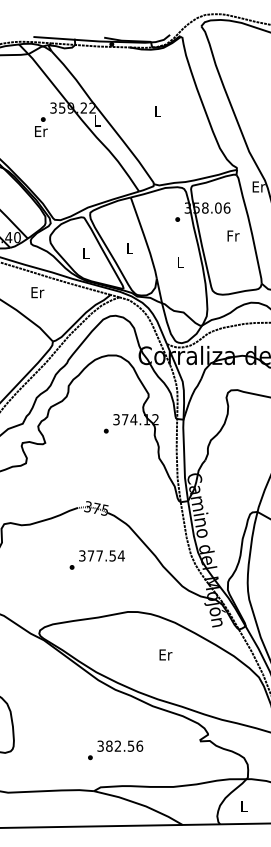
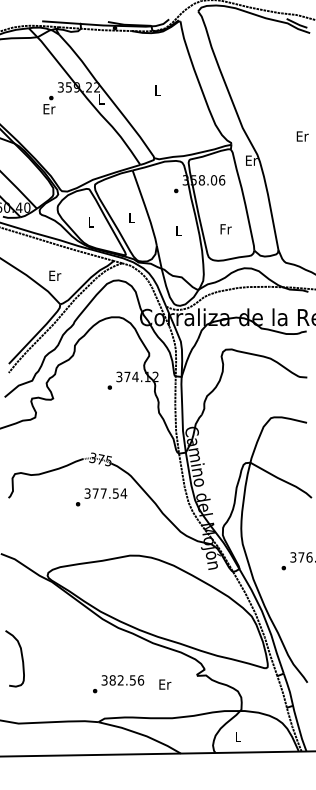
text: (232, 236) -> (225, 229), moved
text: (38, 292) -> (55, 275), moved
text: (97, 560) -> (101, 497), moved
text: (166, 654) -> (165, 684), moved

